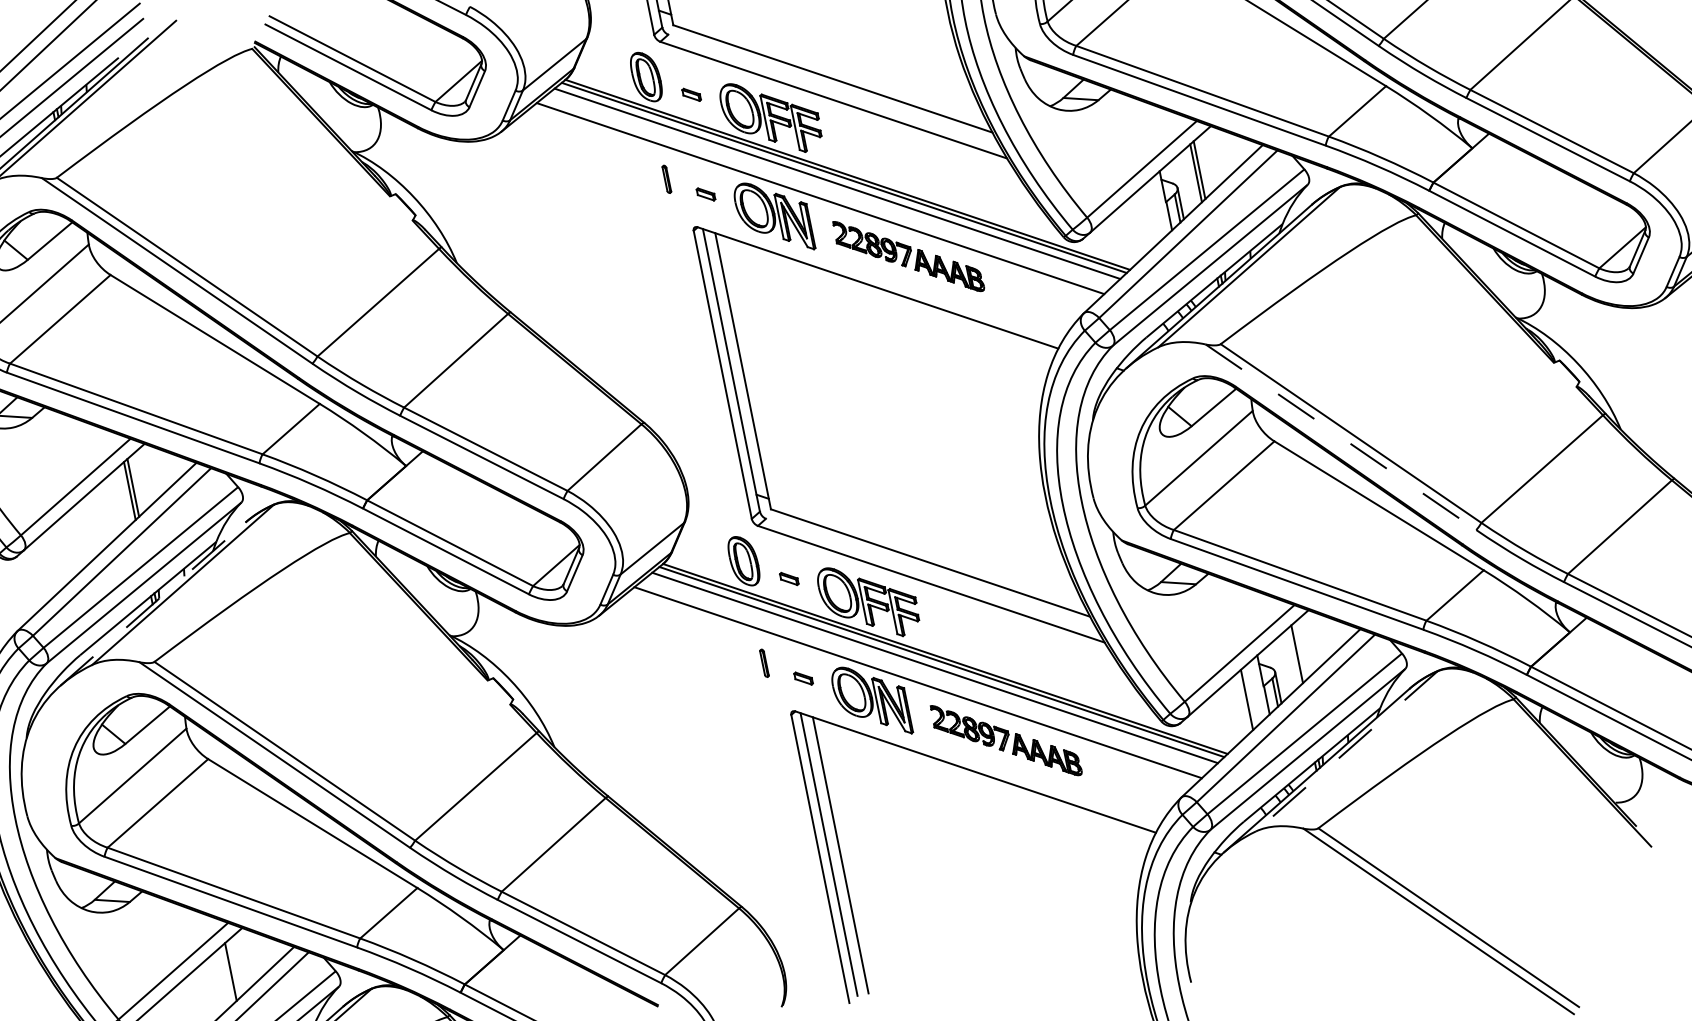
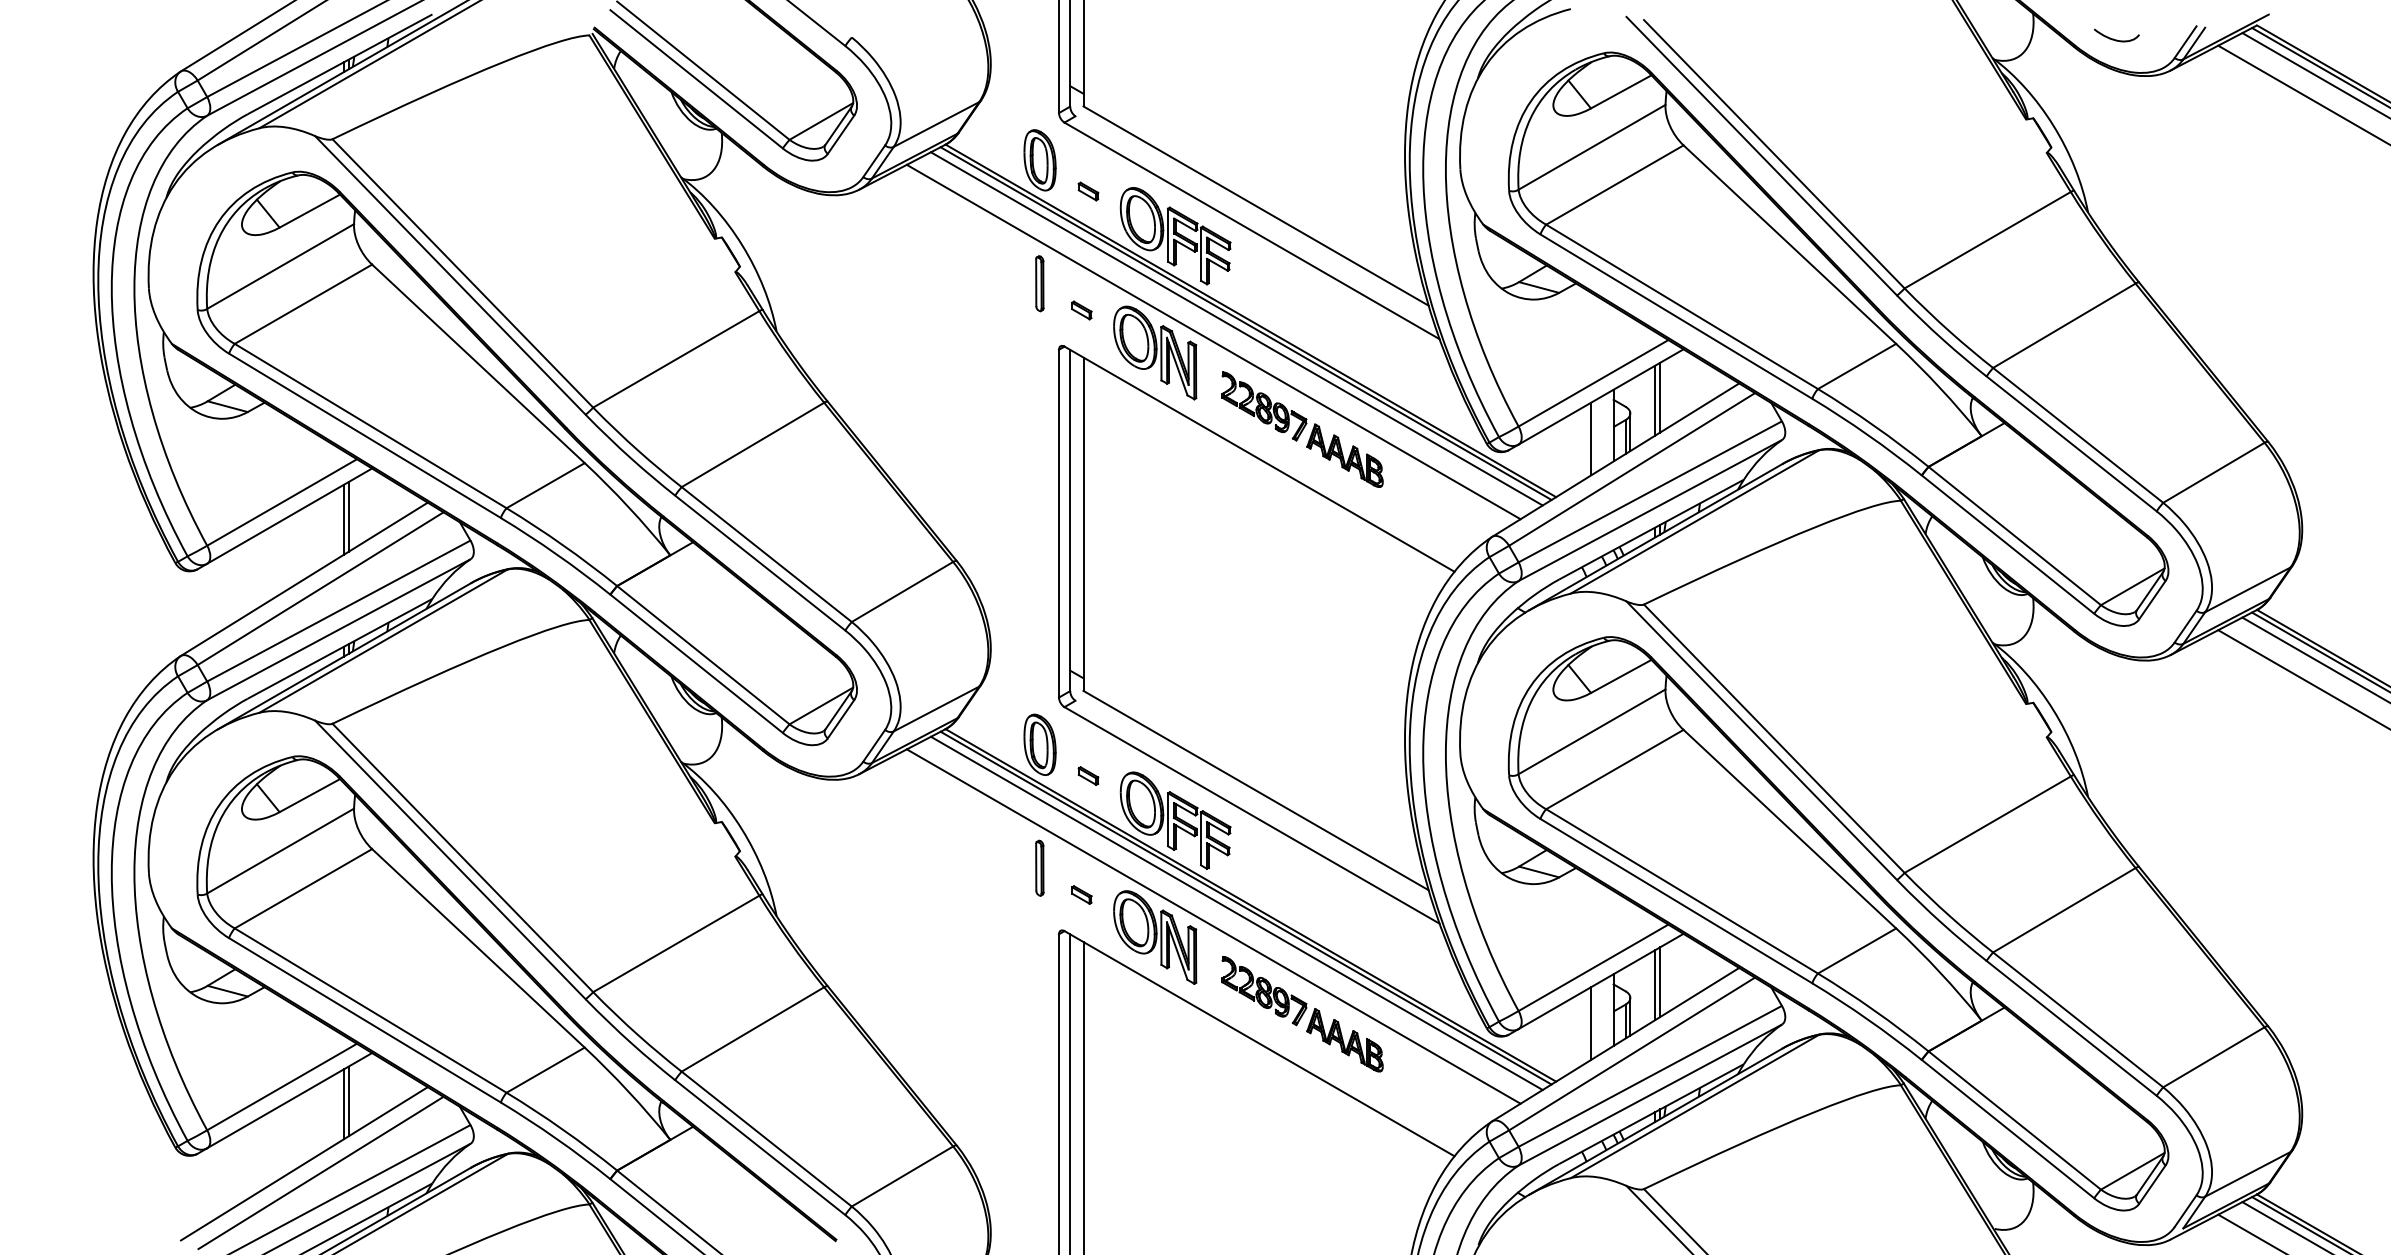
part: (666, 179) -> (1039, 283), size x1.67
line: (1149, 215) -> (1591, 438), added
line: (1341, 437) -> (1762, 741), dashed -> solid
line: (153, 604) -> (344, 656), dashed -> solid
line: (1293, 657) -> (1655, 985), added
part: (764, 662) -> (1039, 867), size x1.67
line: (1346, 751) -> (1694, 1106), dashed -> solid
line: (227, 975) -> (343, 1104), added

